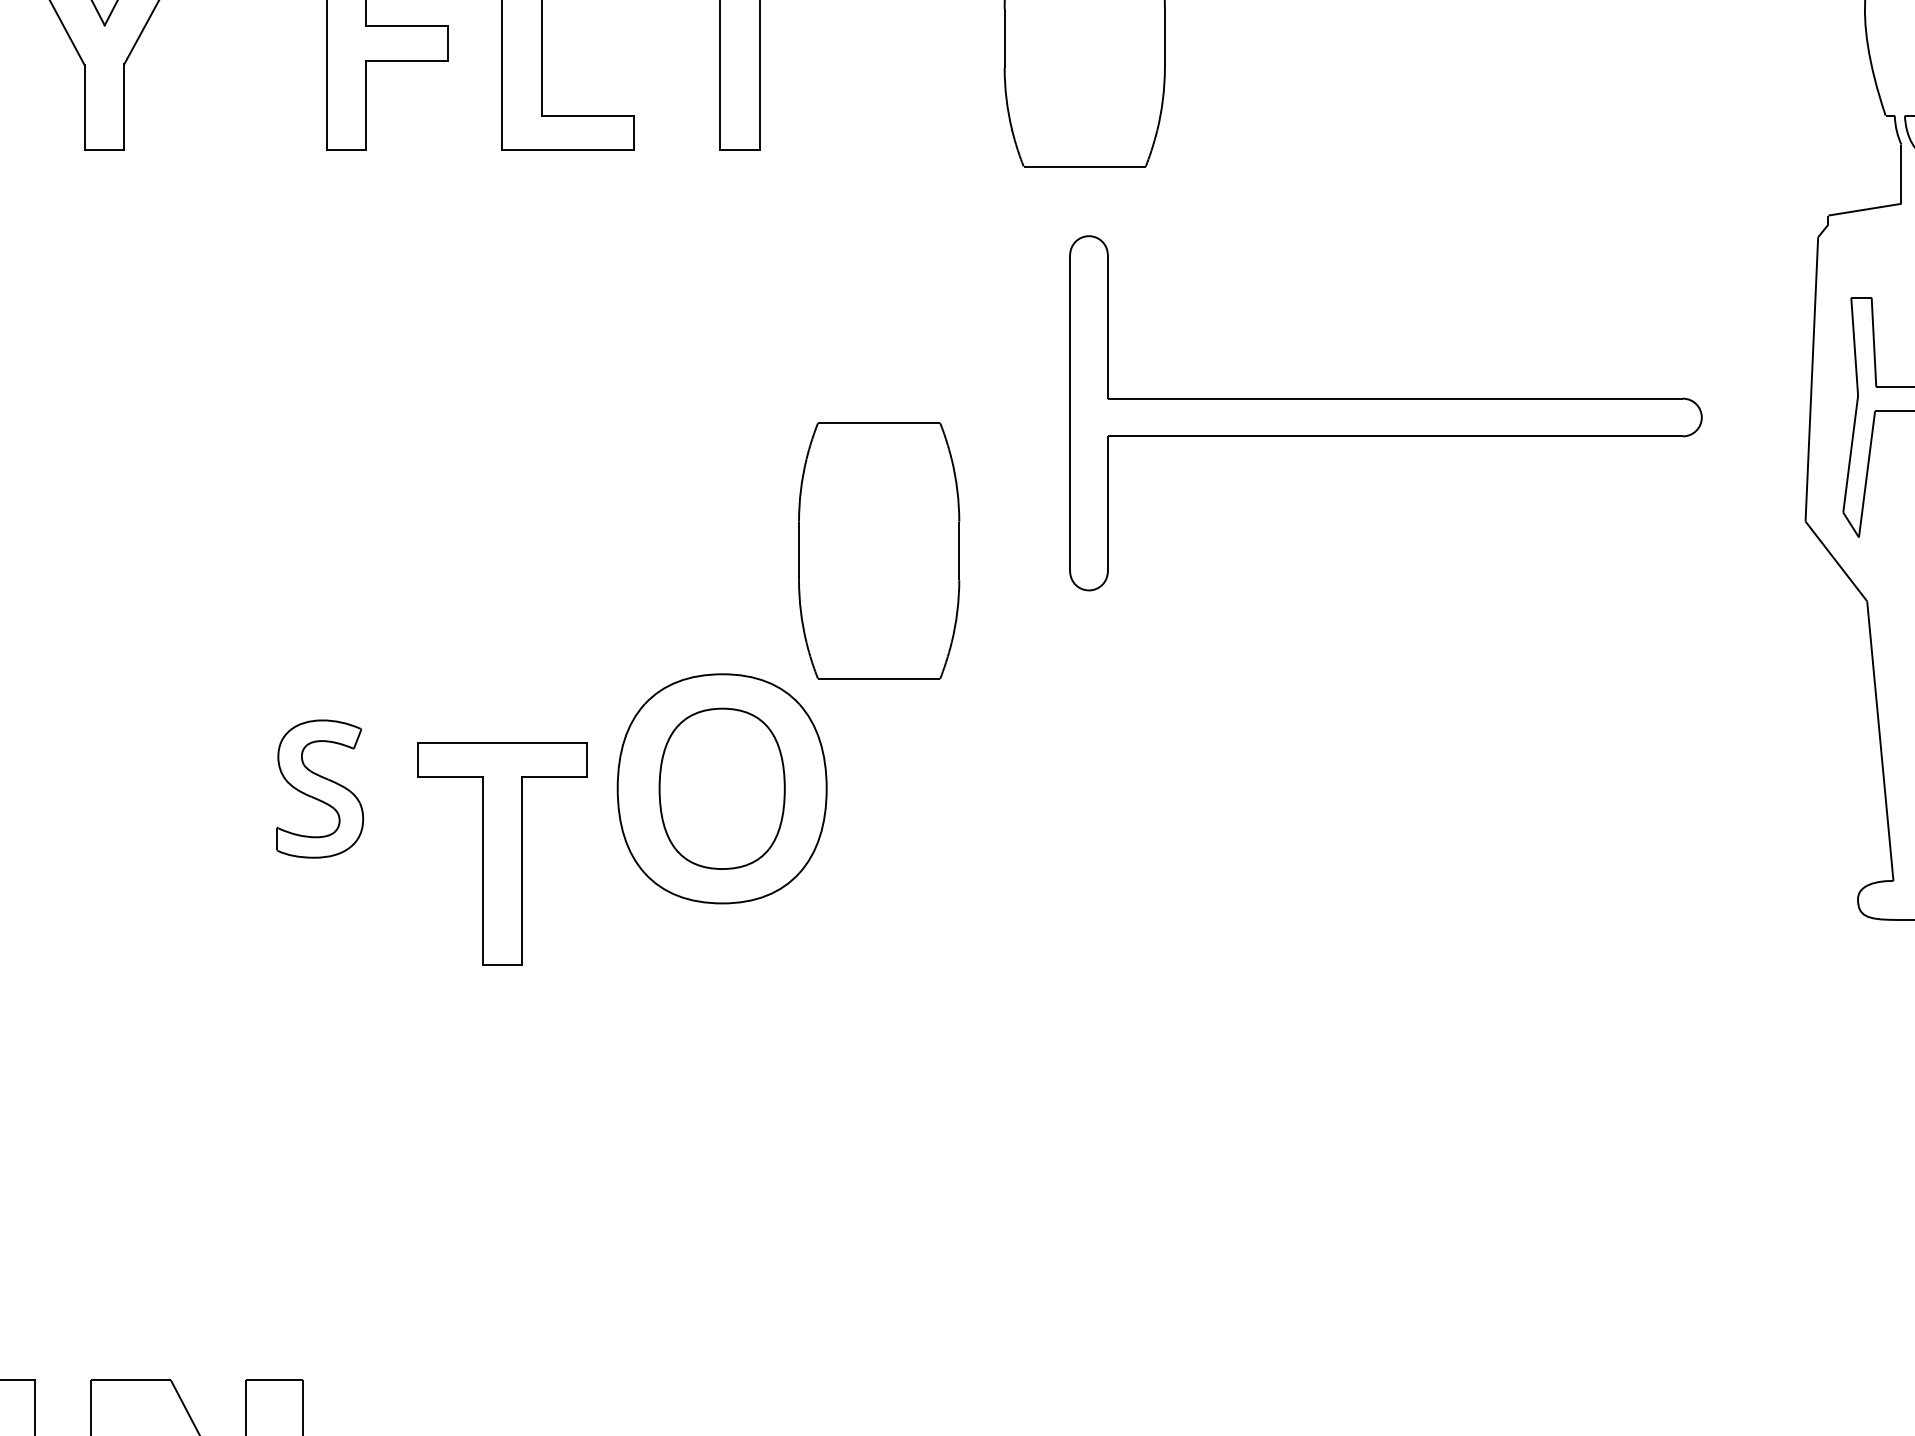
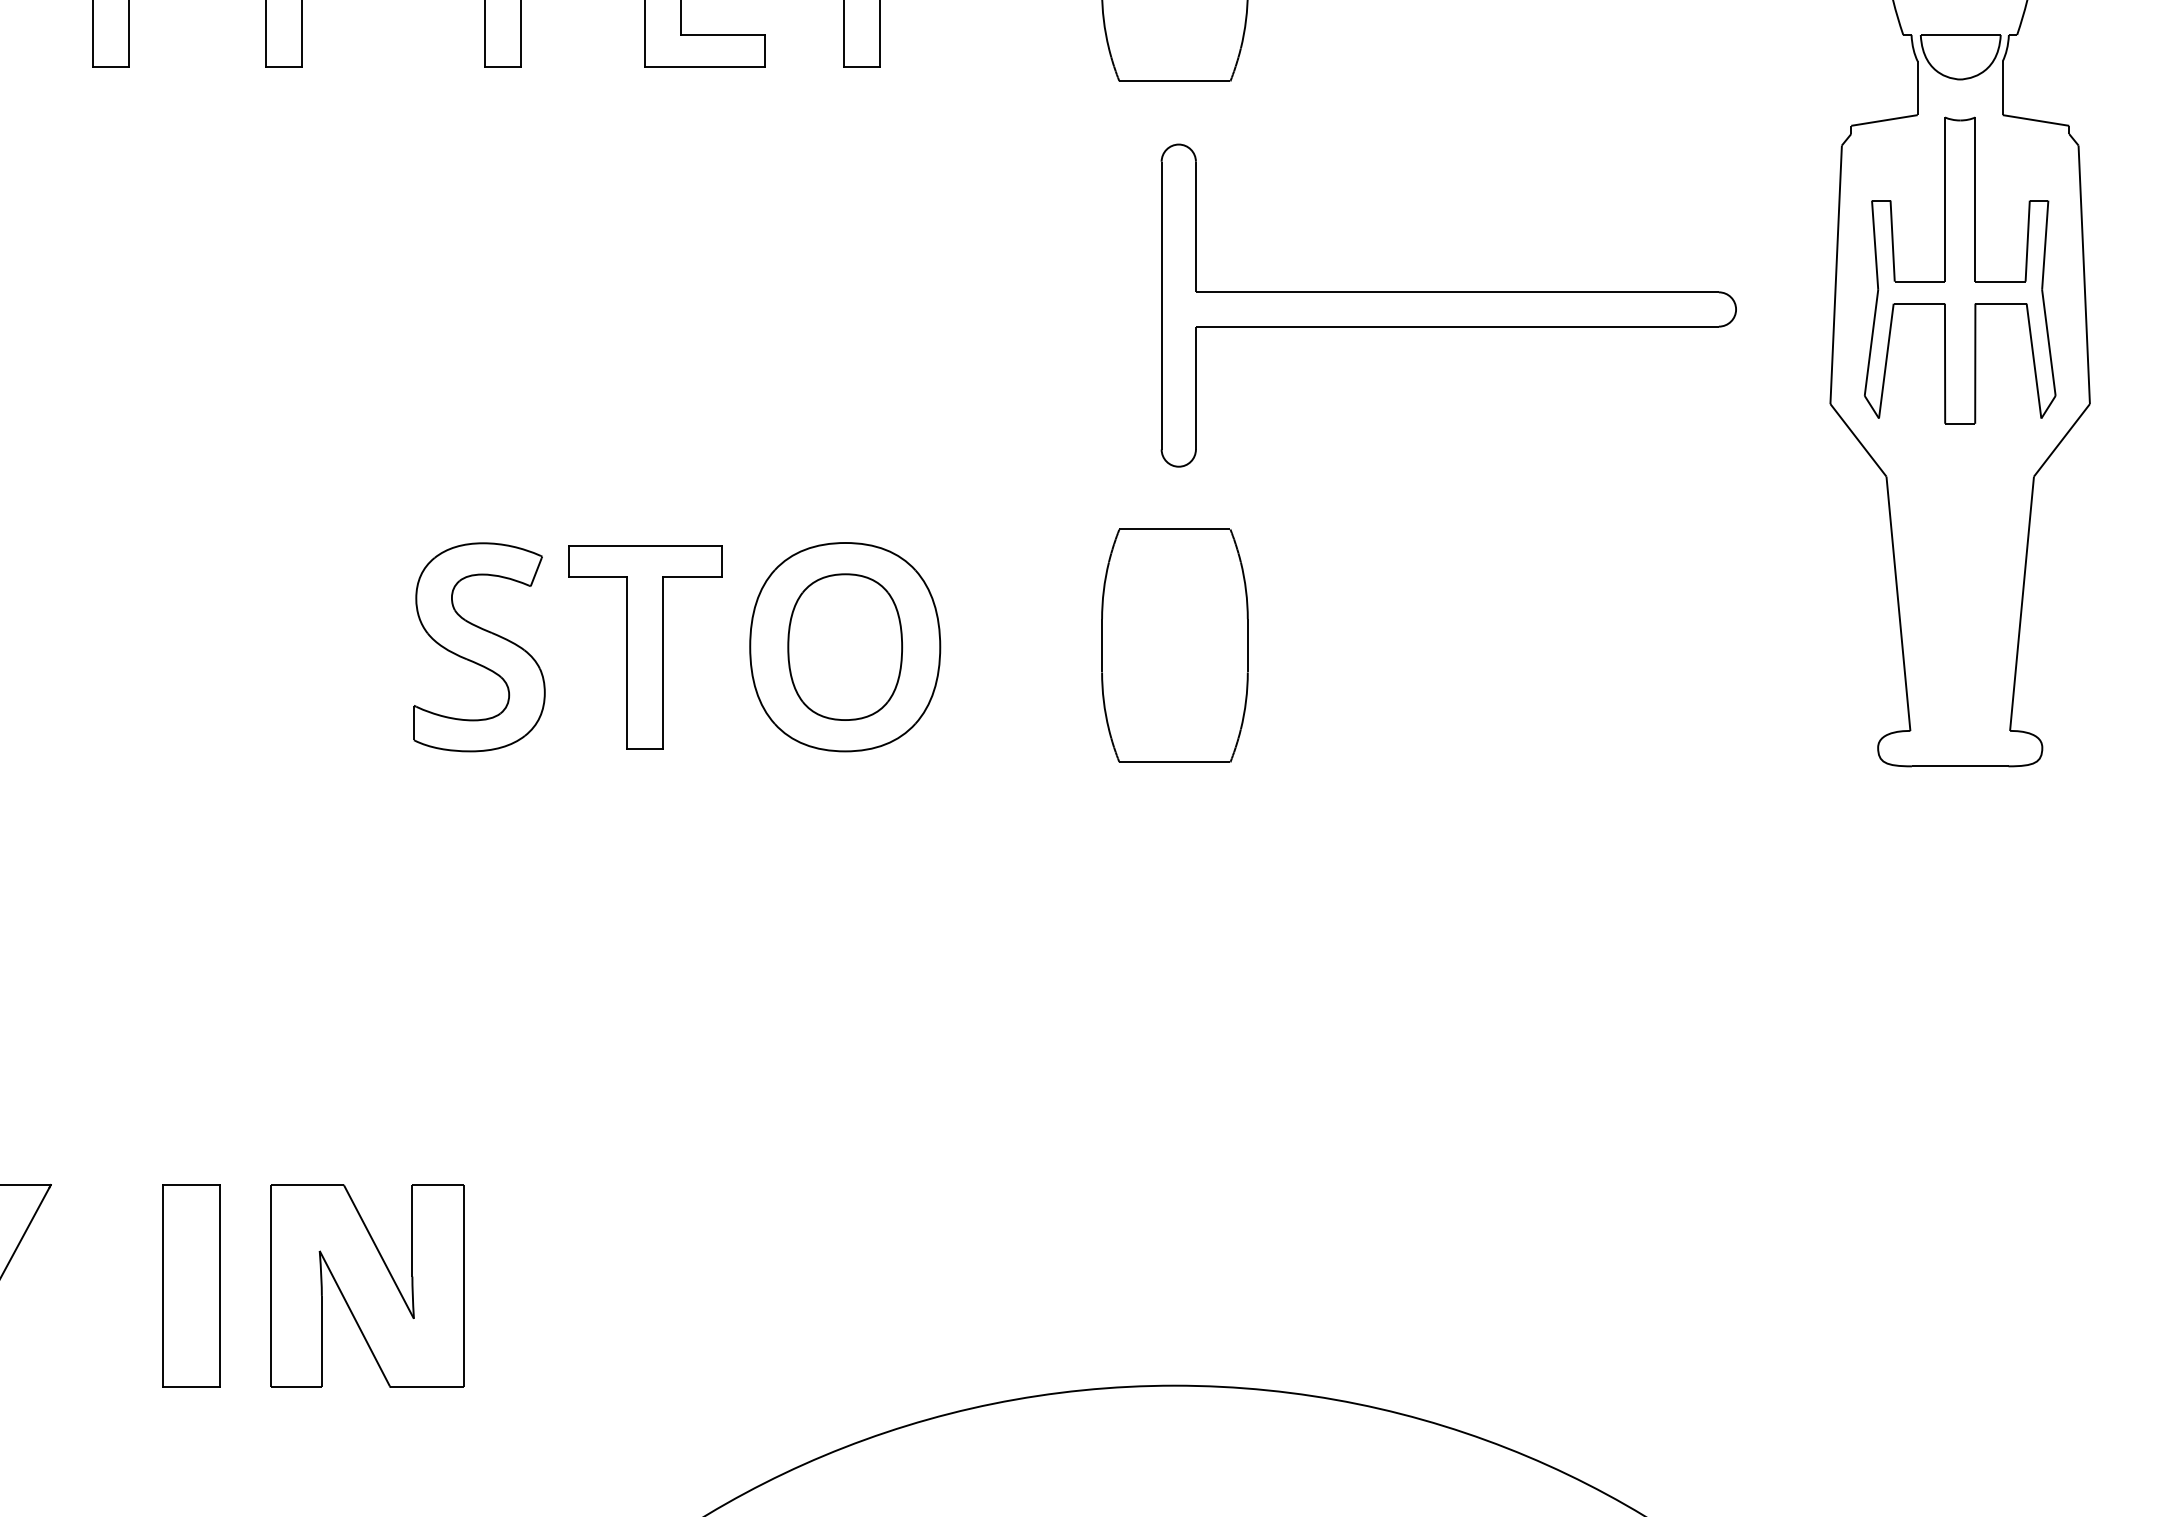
part: (878, 550) -> (1174, 645), moved
part: (320, 789) -> (479, 647), size x1.67
part: (502, 854) -> (645, 647), moved

